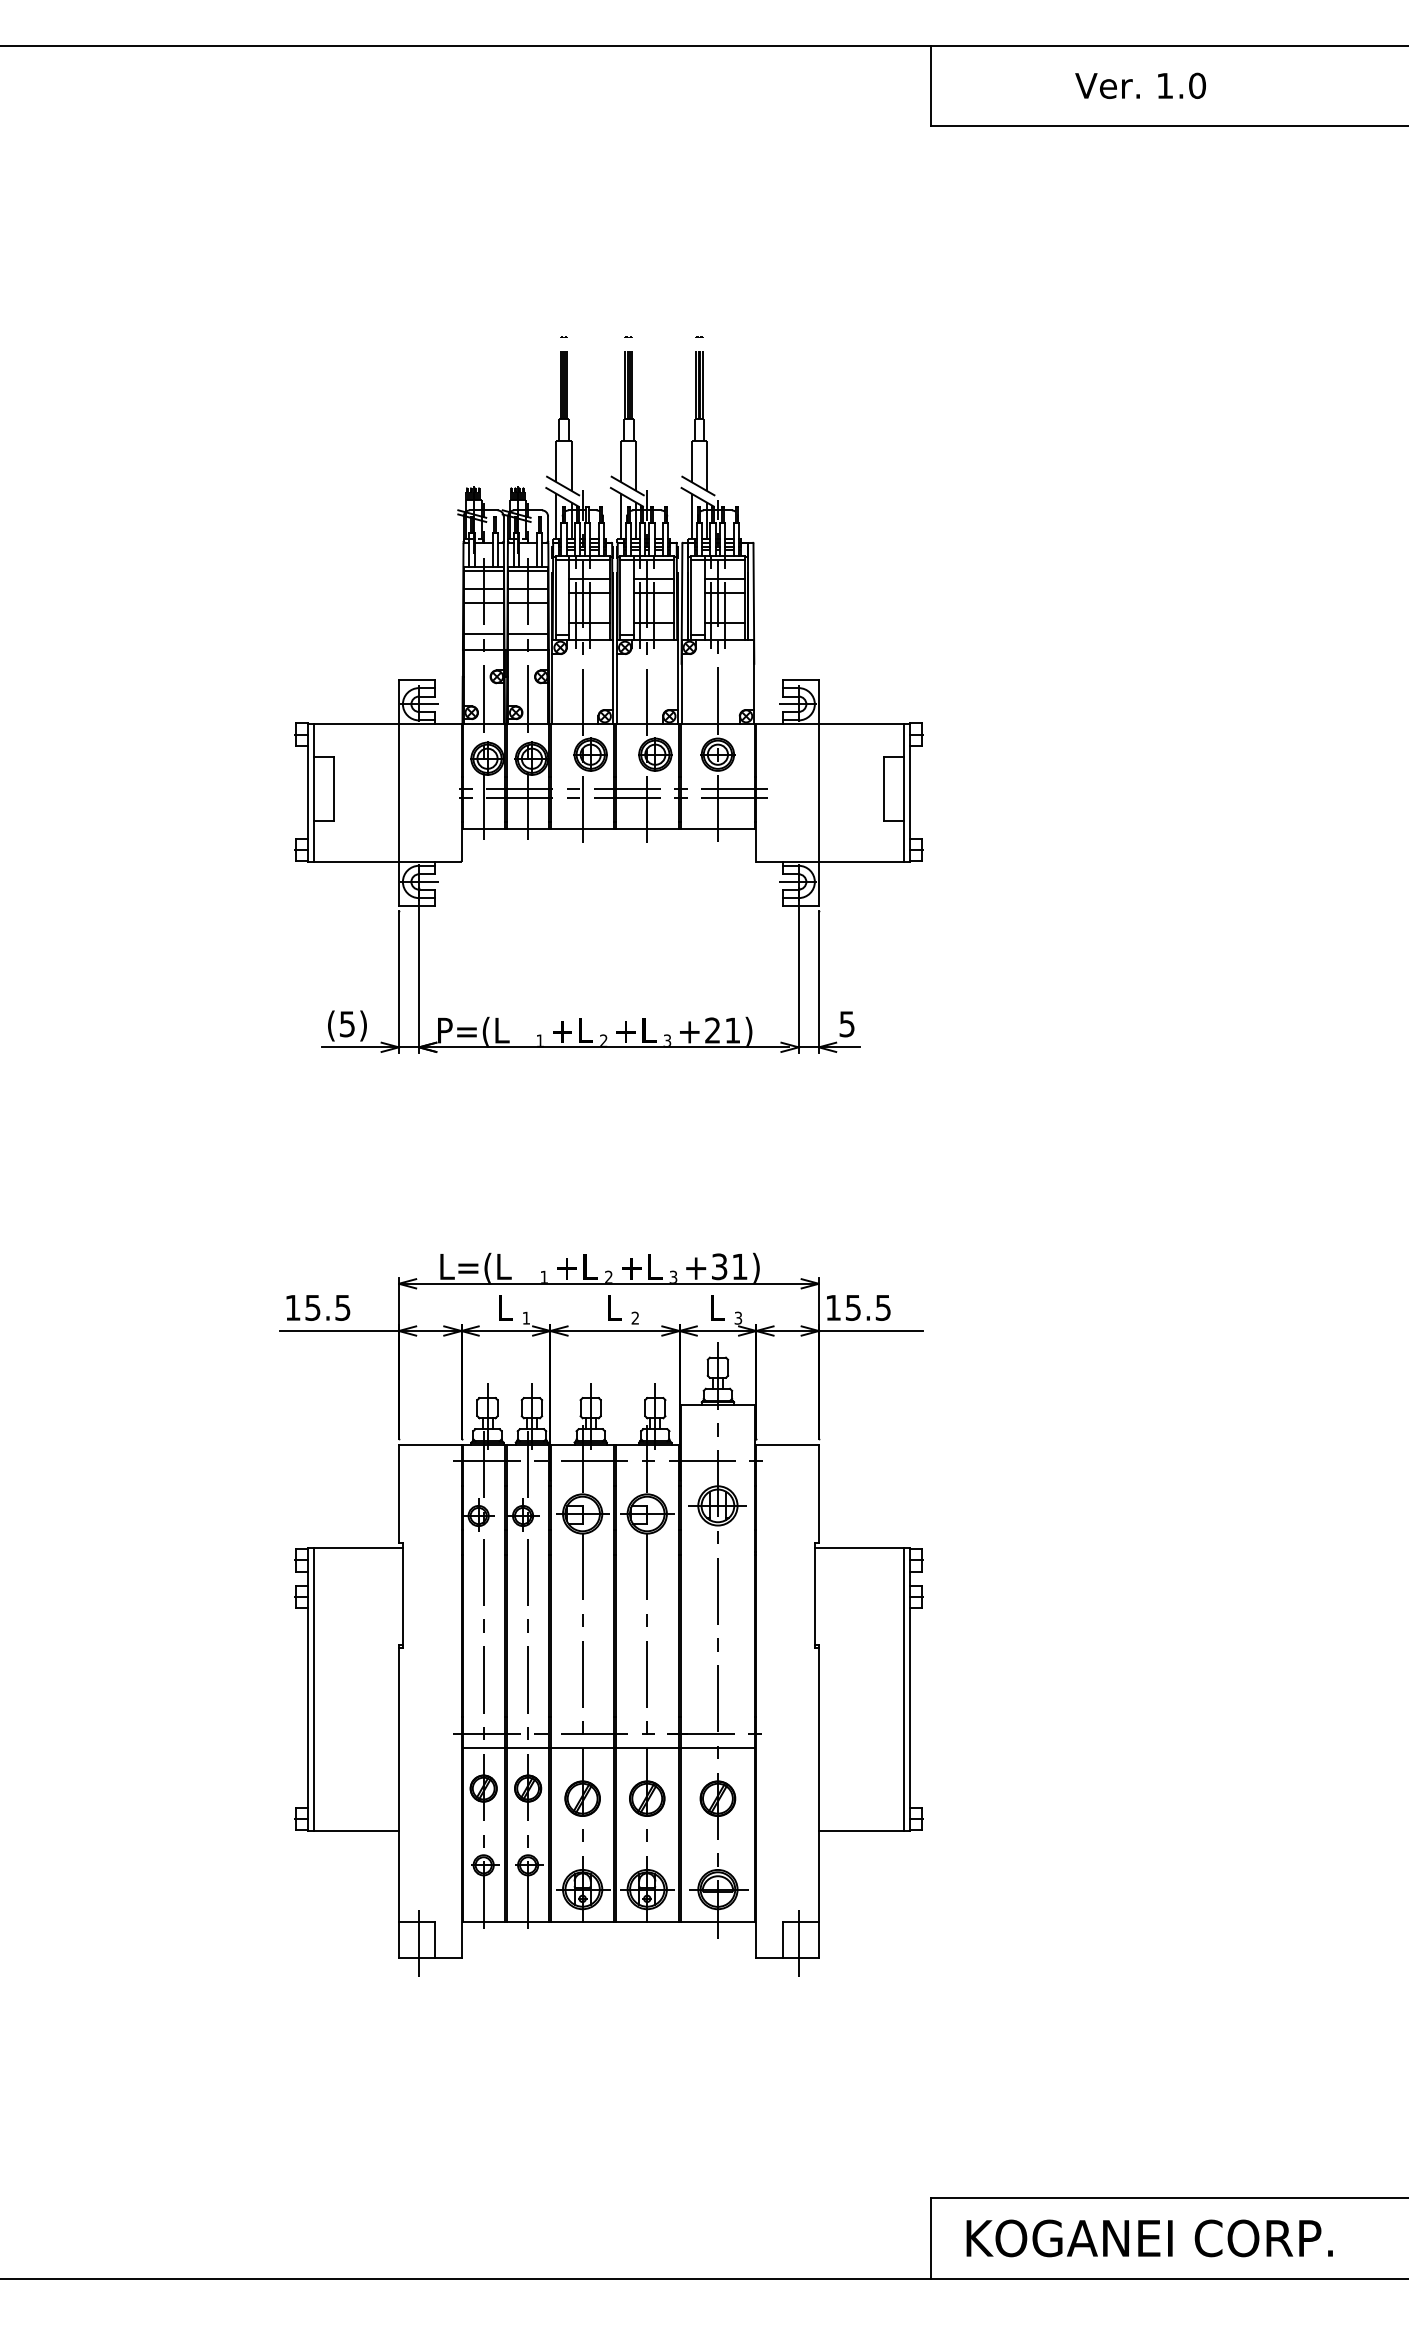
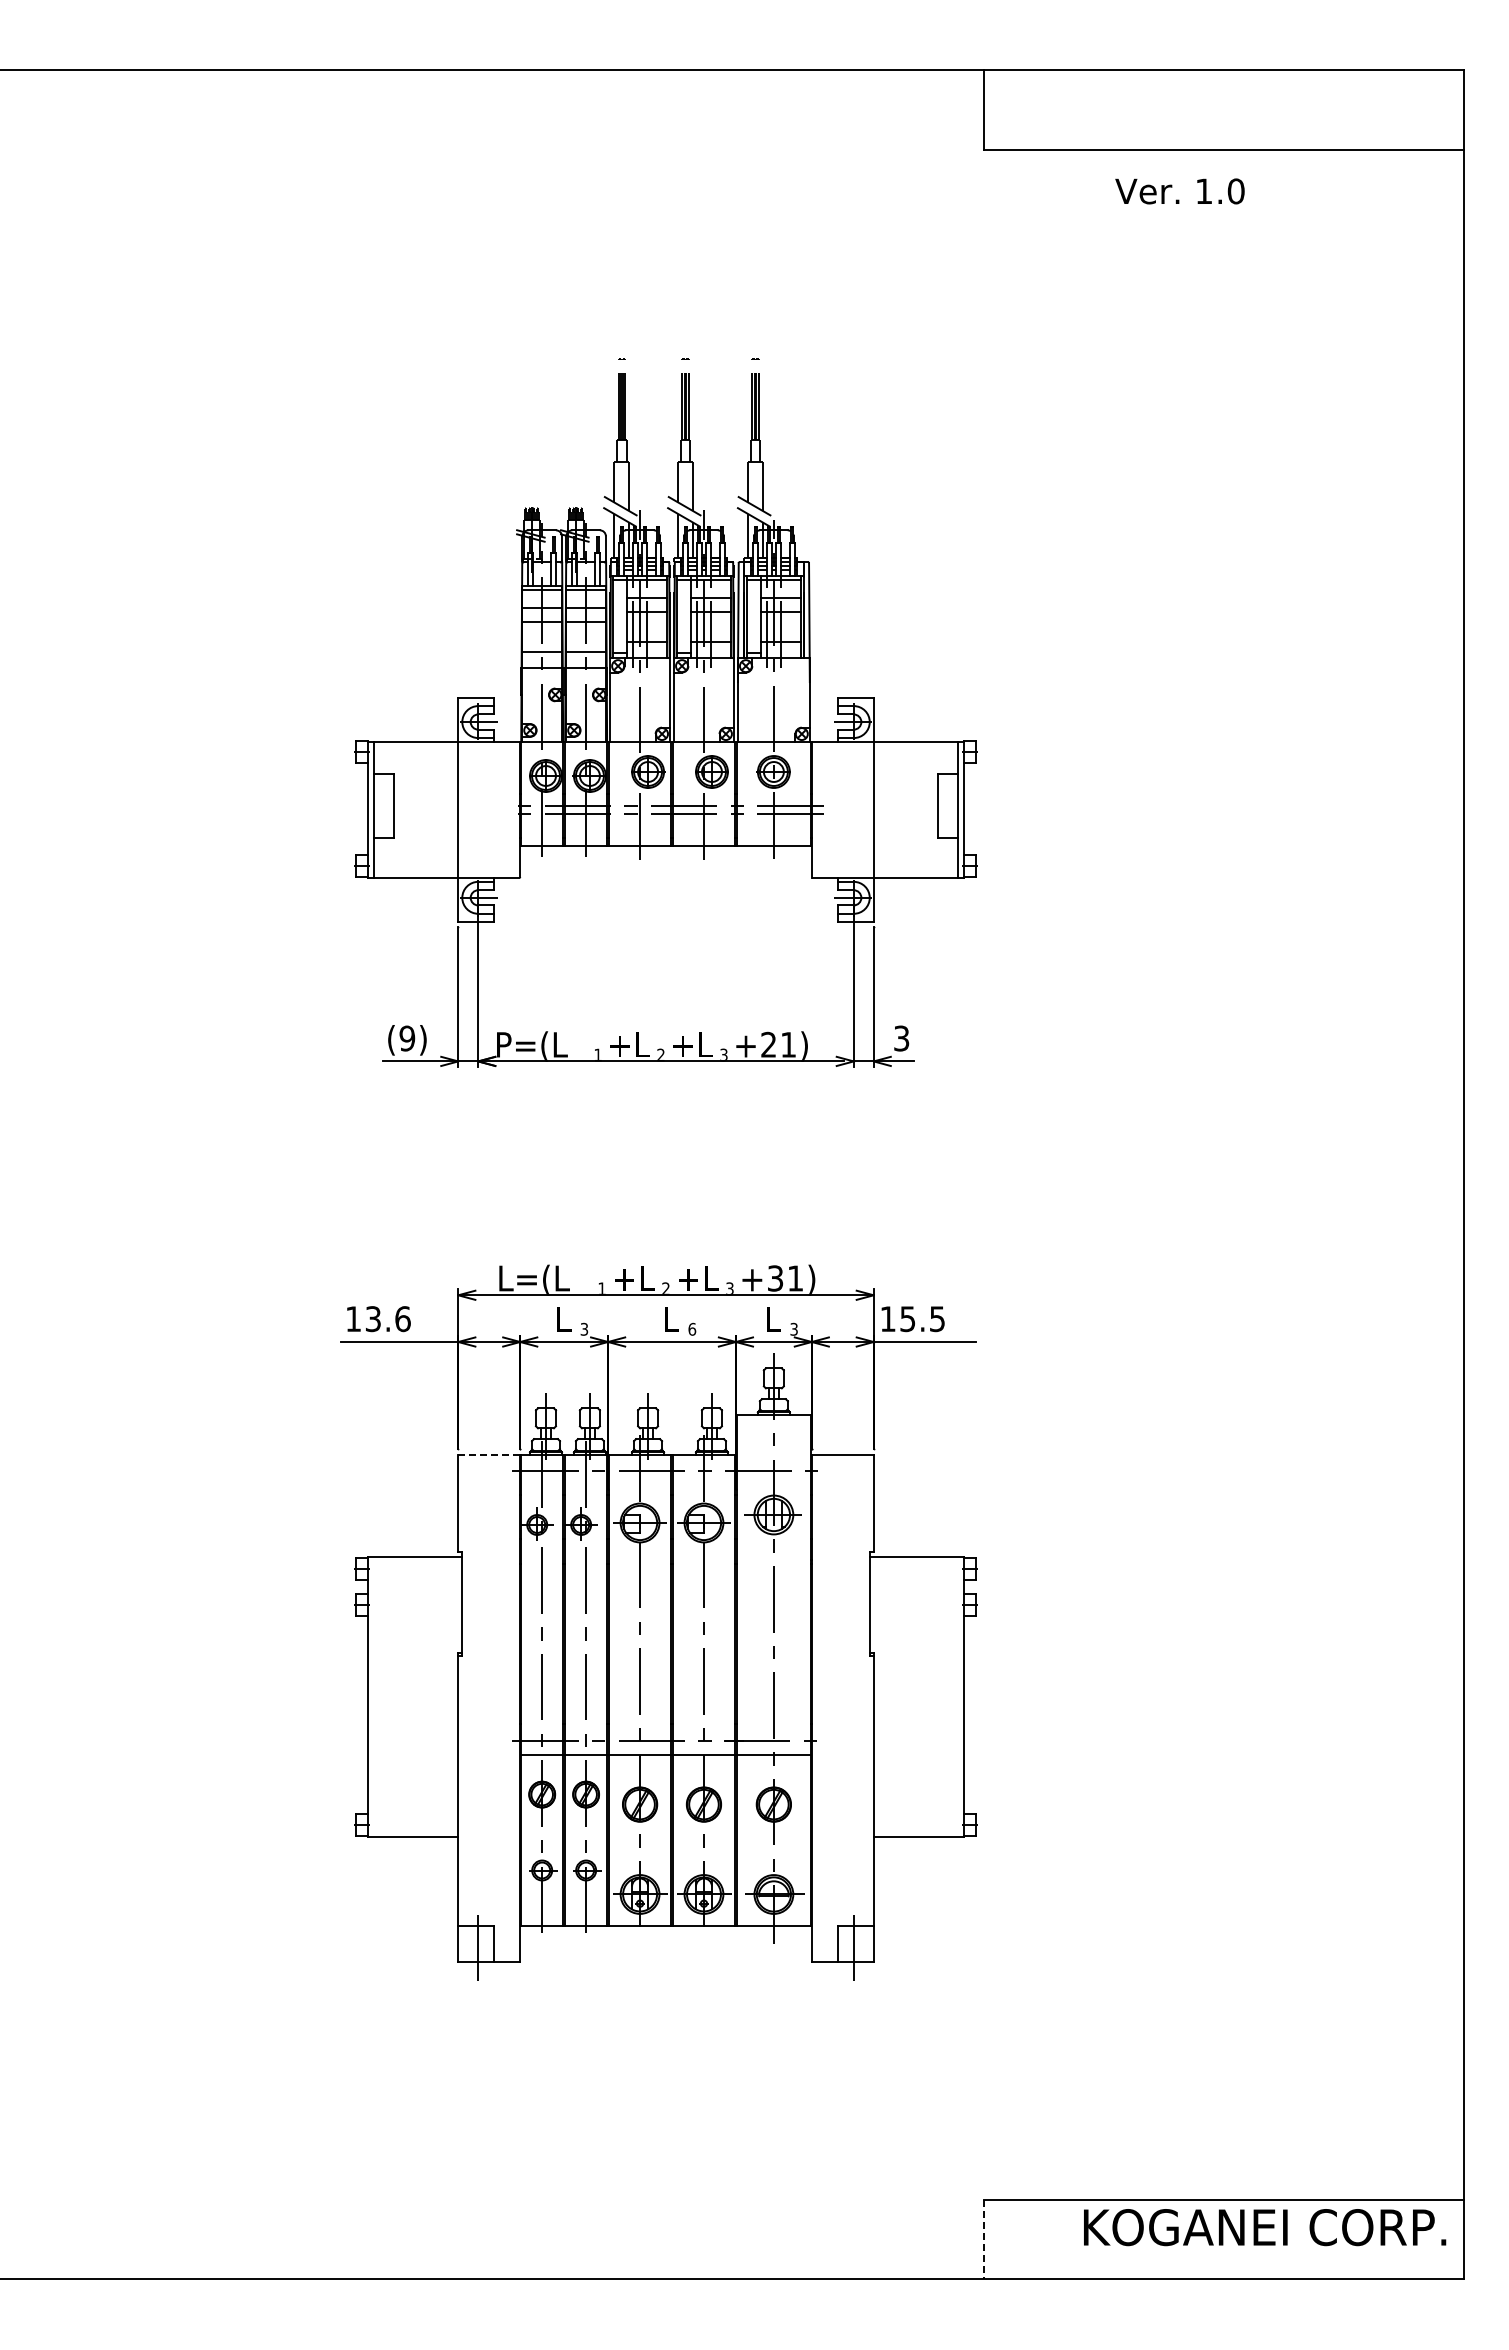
text: (1140, 85) -> (1179, 191), moved
text: (847, 1023) -> (902, 1037), 5 -> 3
text: (347, 1024) -> (407, 1038), (5) -> (9)
text: (328, 1308) -> (388, 1319), 15.5 -> 13.6
text: (526, 1317) -> (584, 1328), 1 -> 3
text: (635, 1317) -> (692, 1328), 2 -> 6
line: (430, 1445) -> (489, 1455), solid -> dashed
line: (314, 1689) -> (374, 1696), removed
line: (903, 1689) -> (957, 1696), removed
line: (930, 2238) -> (984, 2239), solid -> dashed
text: (1150, 2238) -> (1265, 2227), moved

